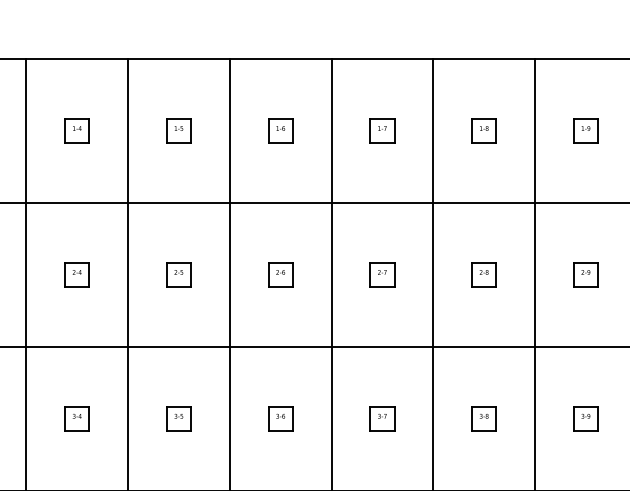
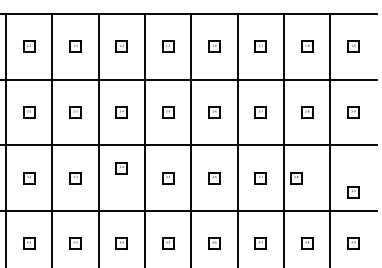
part: (76, 419) -> (121, 168), moved
part: (484, 419) -> (296, 178), moved
part: (585, 419) -> (353, 192), moved

